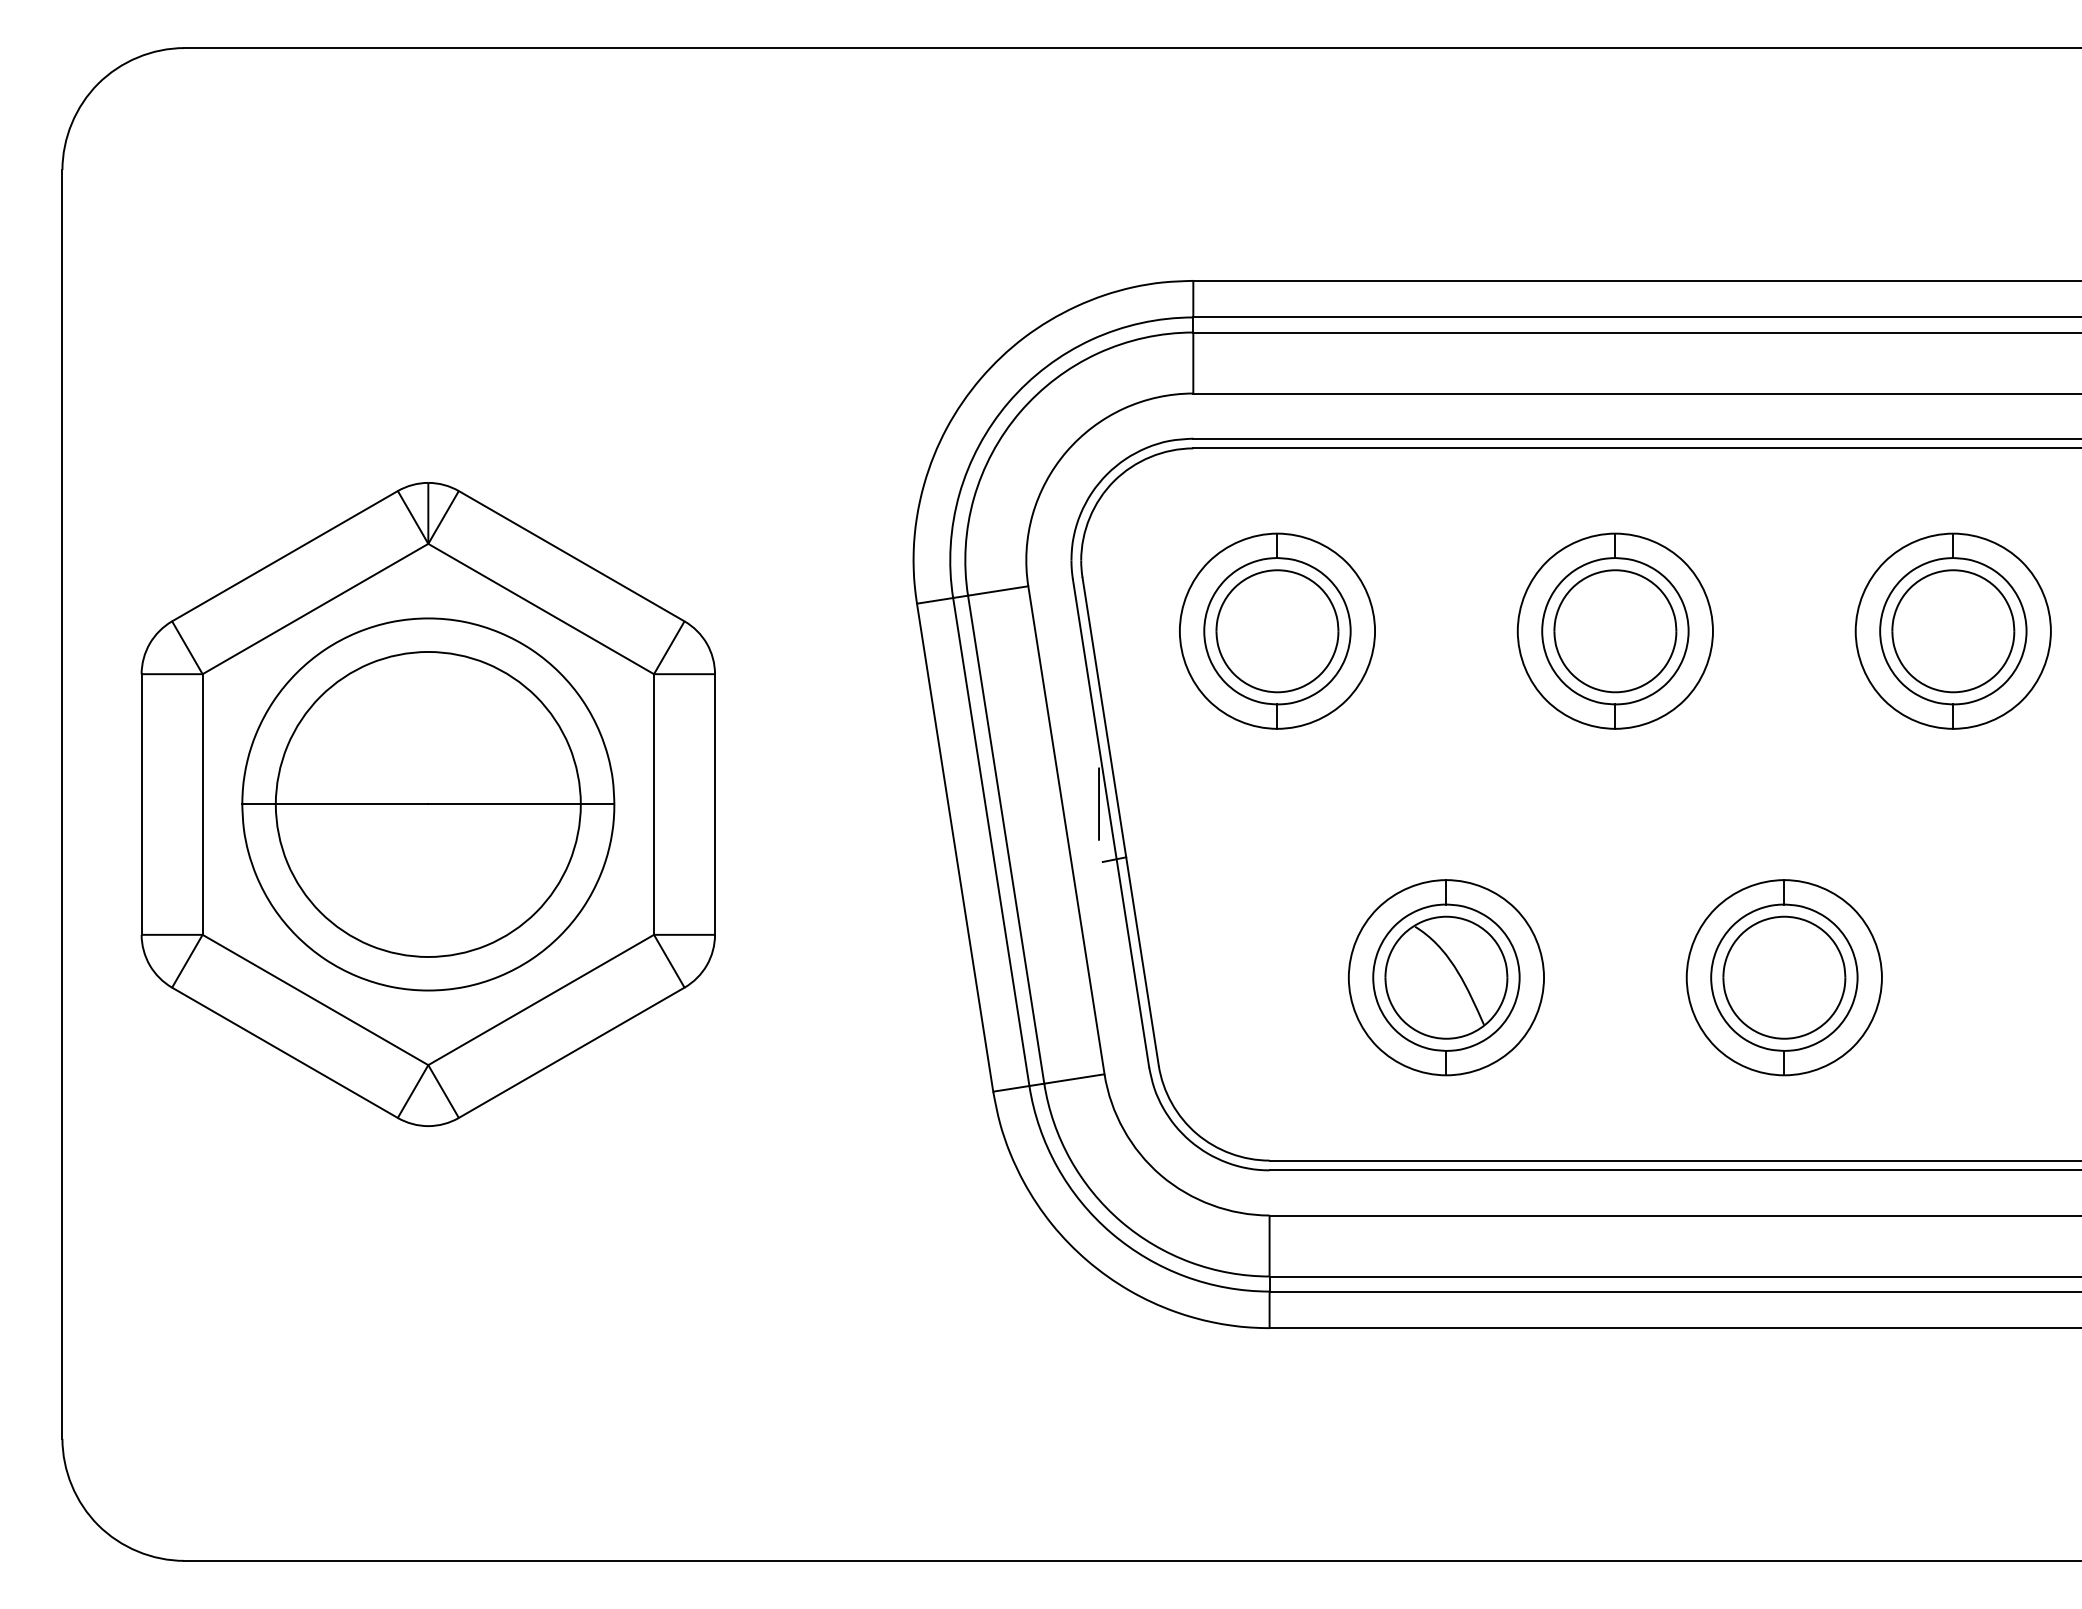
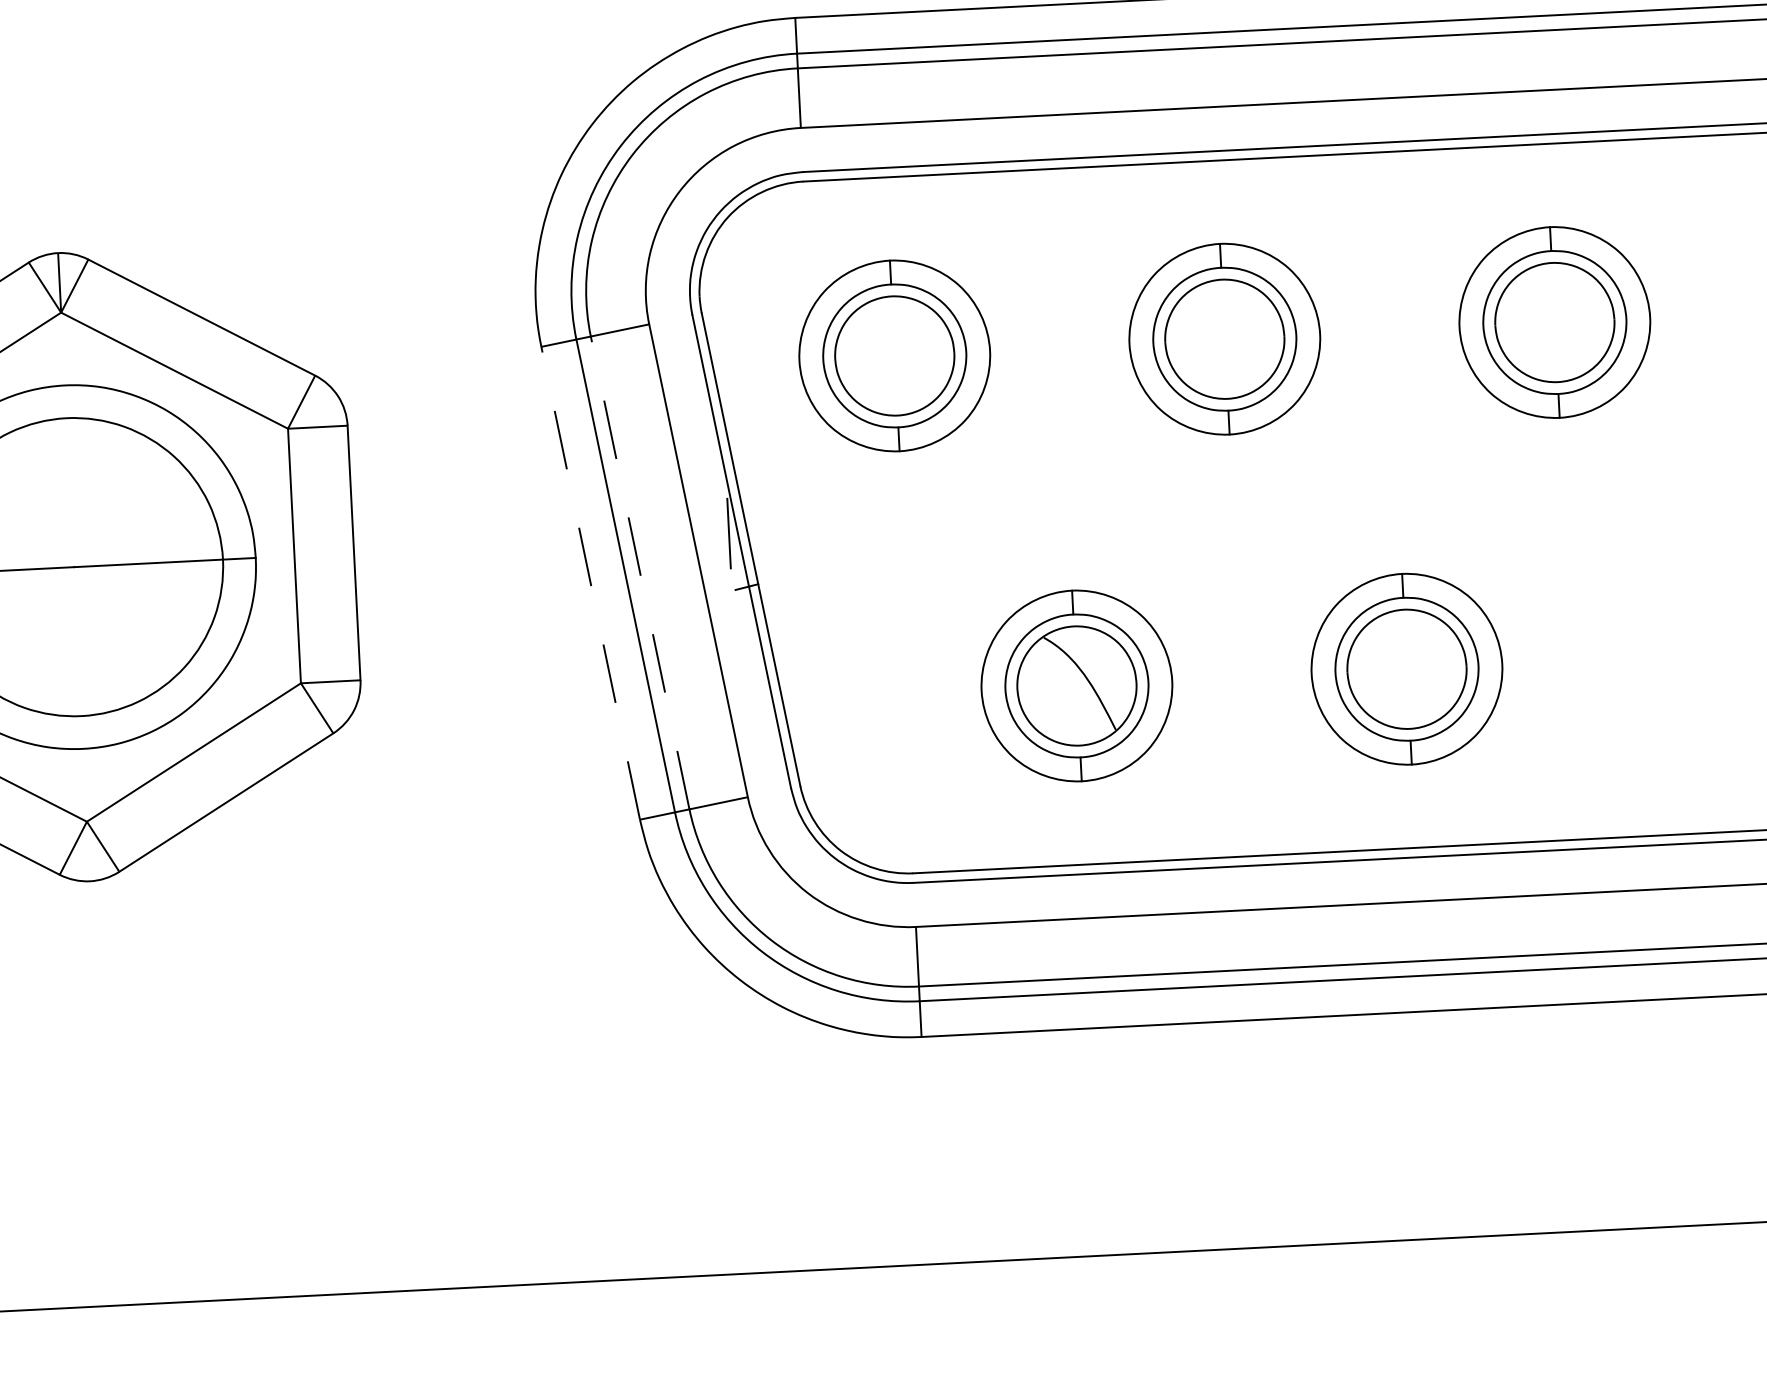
line: (1006, 839) -> (640, 572), solid -> dashed
line: (955, 847) -> (591, 583), solid -> dashed

